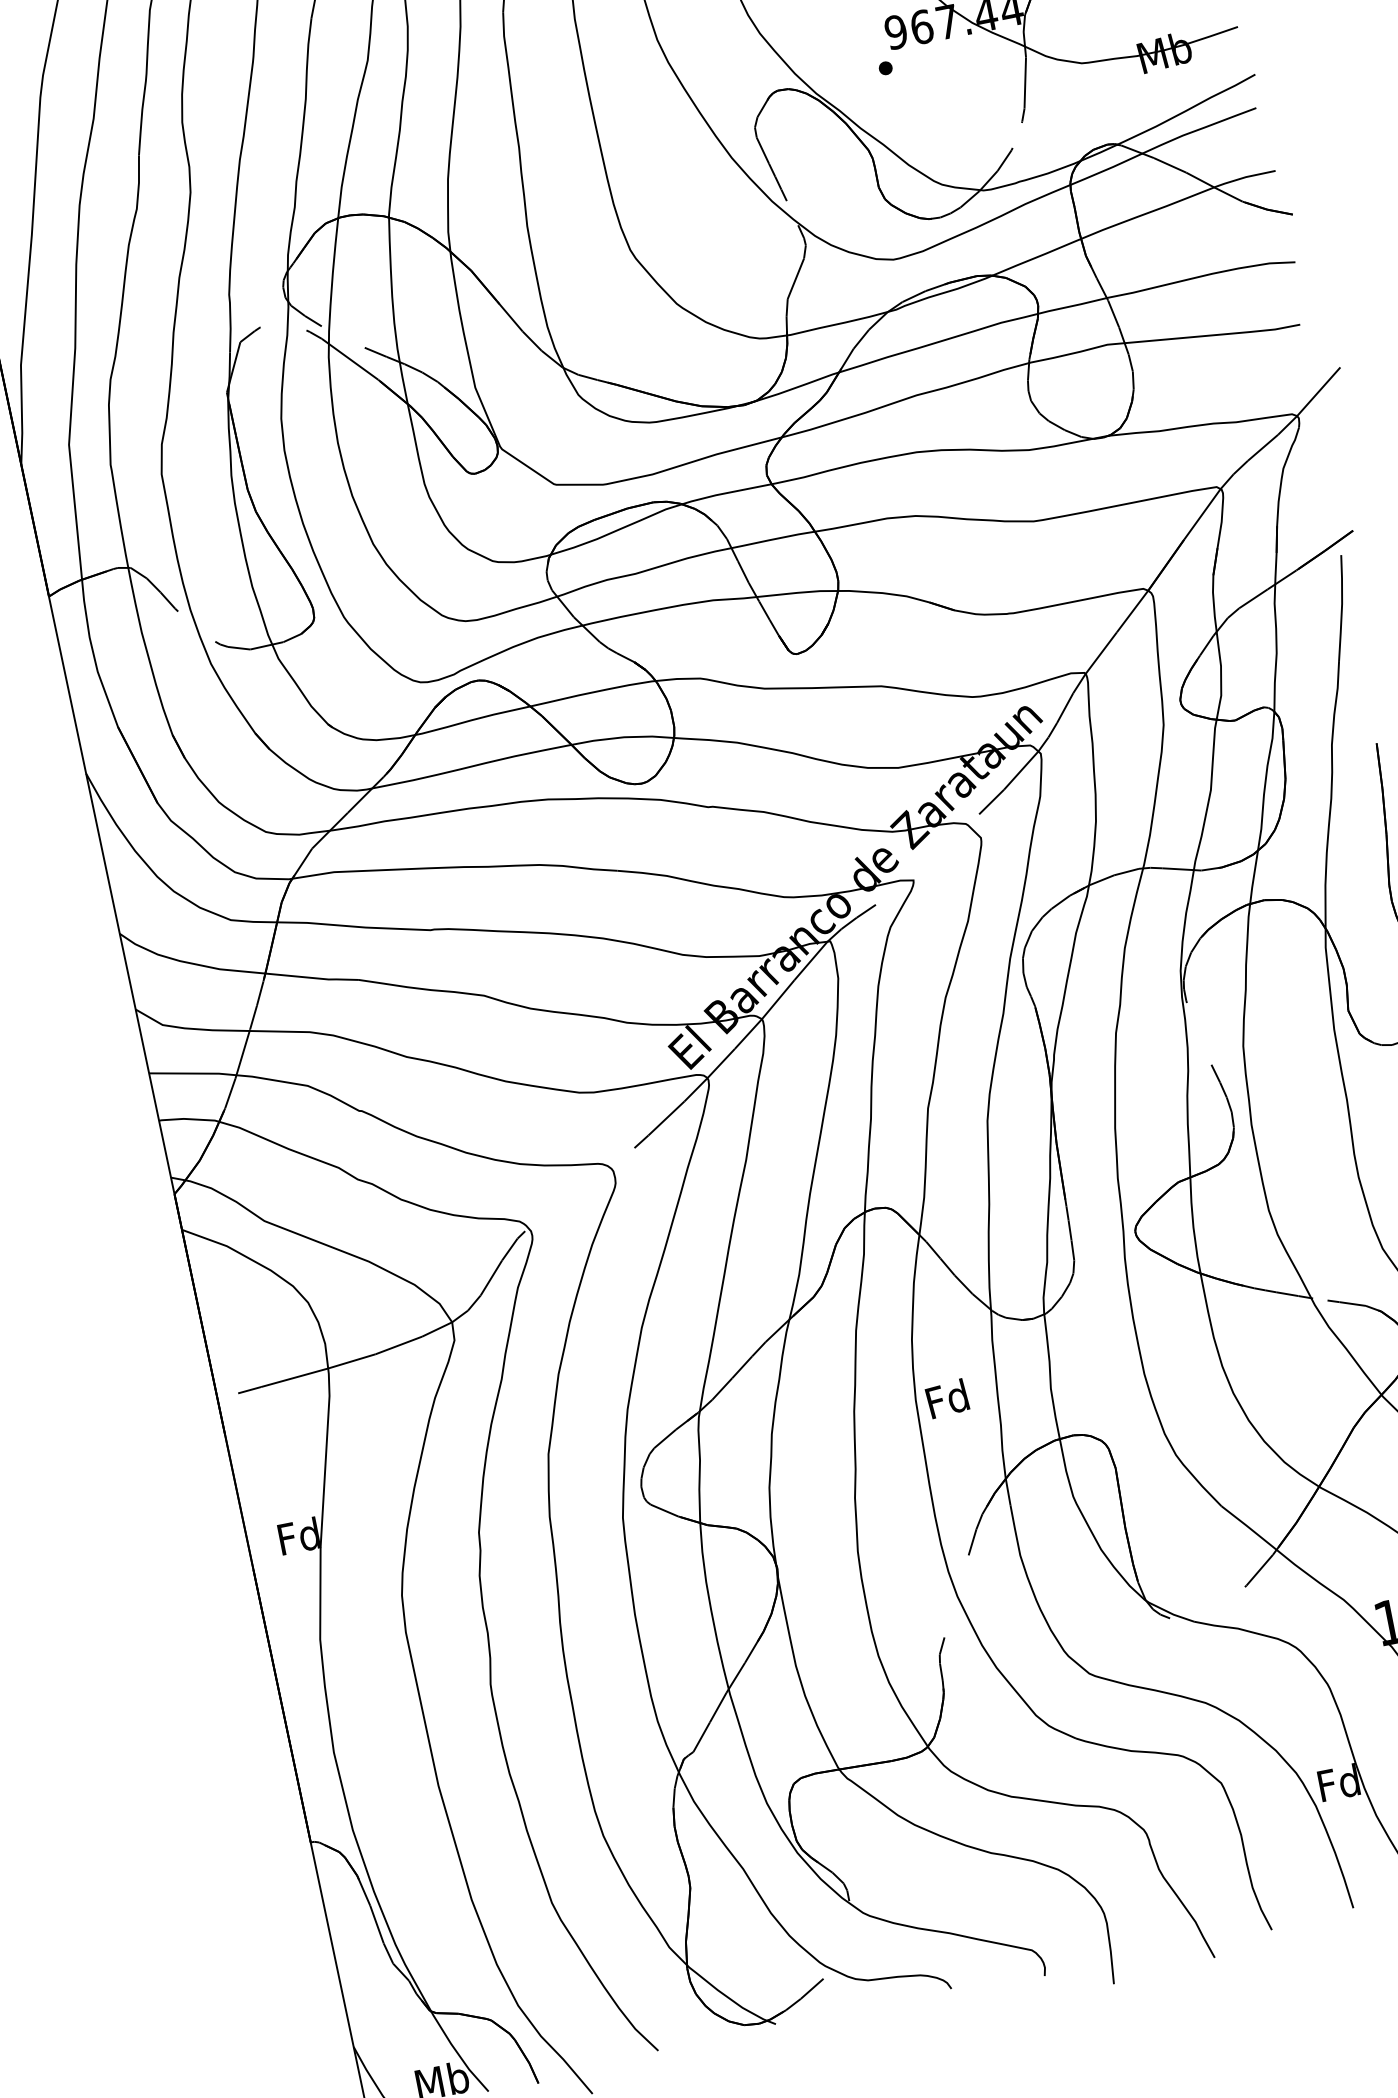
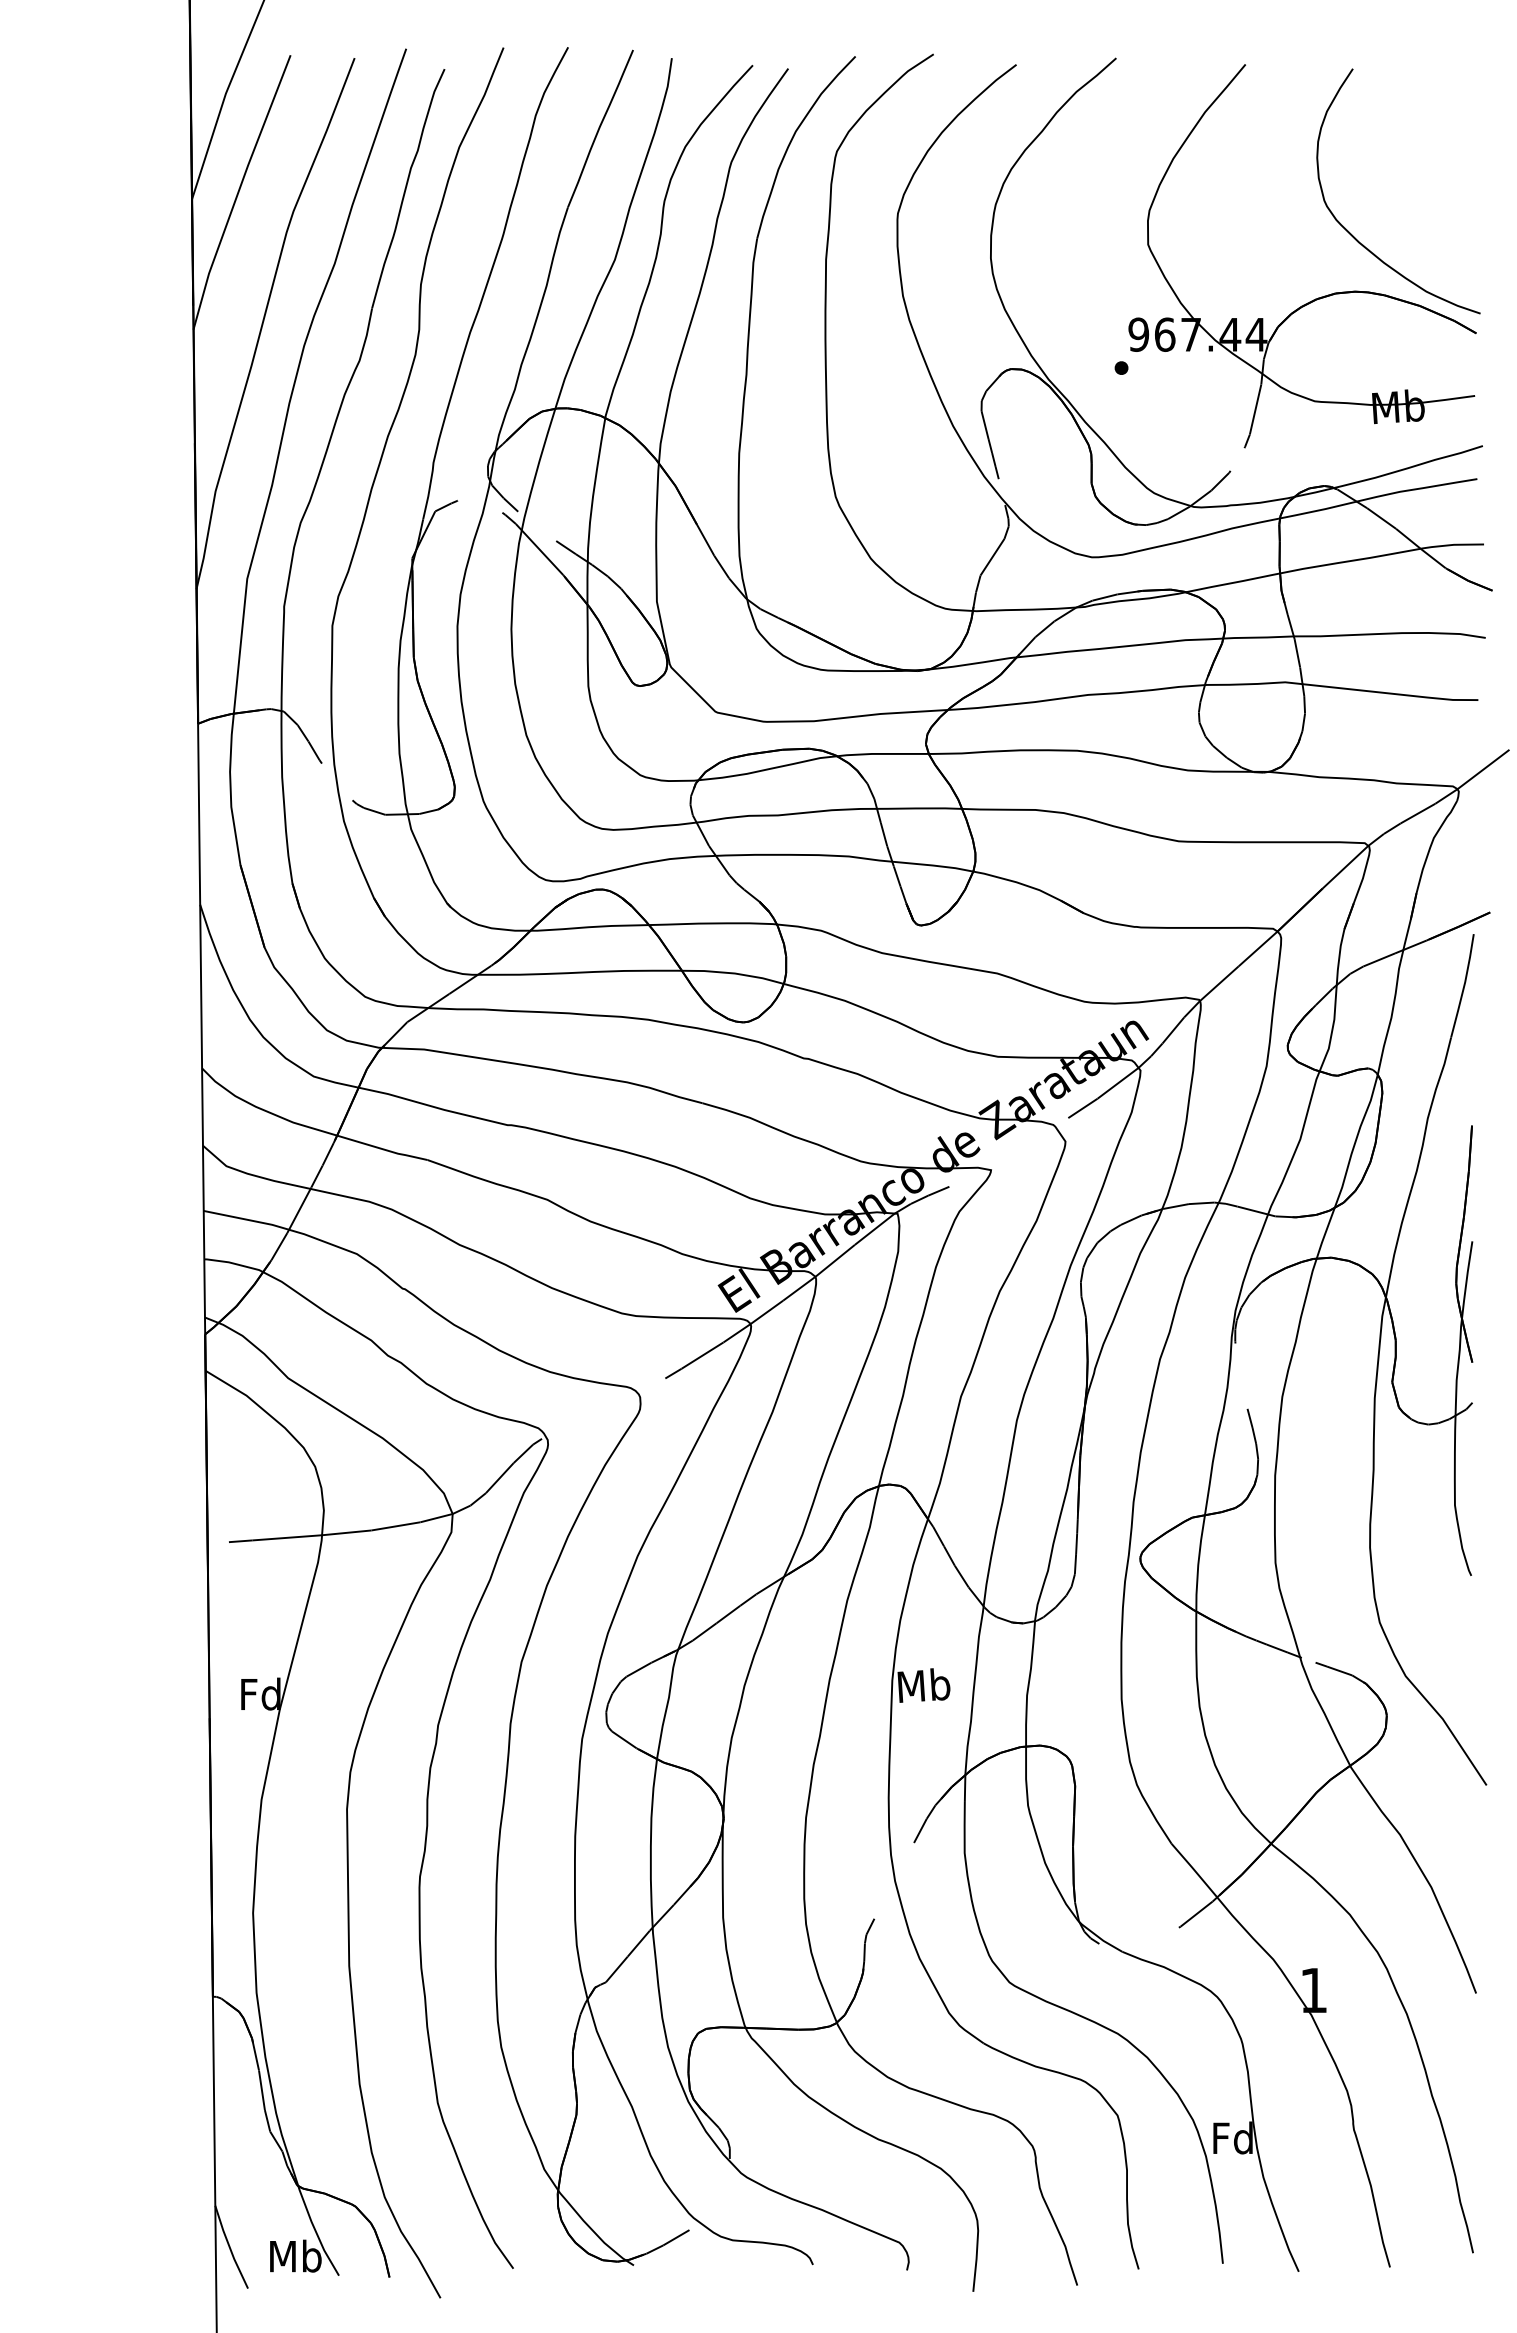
text: (947, 1398) -> (923, 1684), Fd -> Mb

